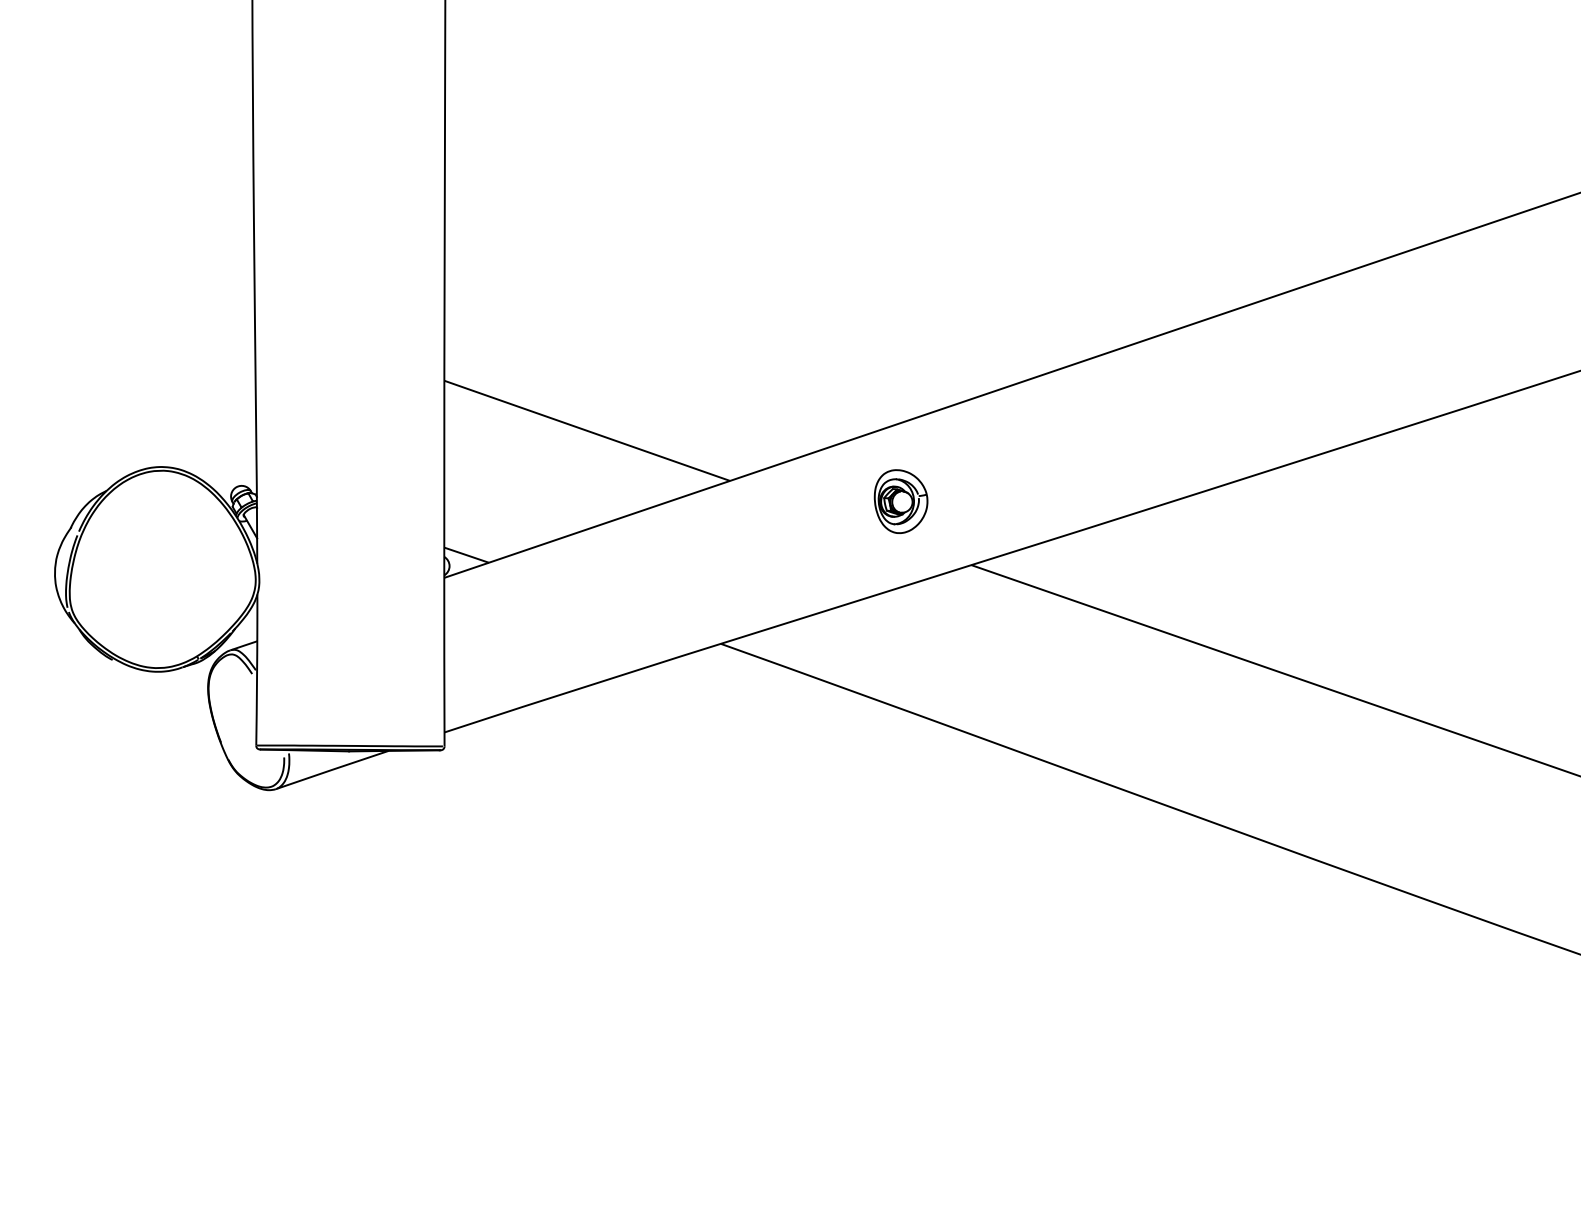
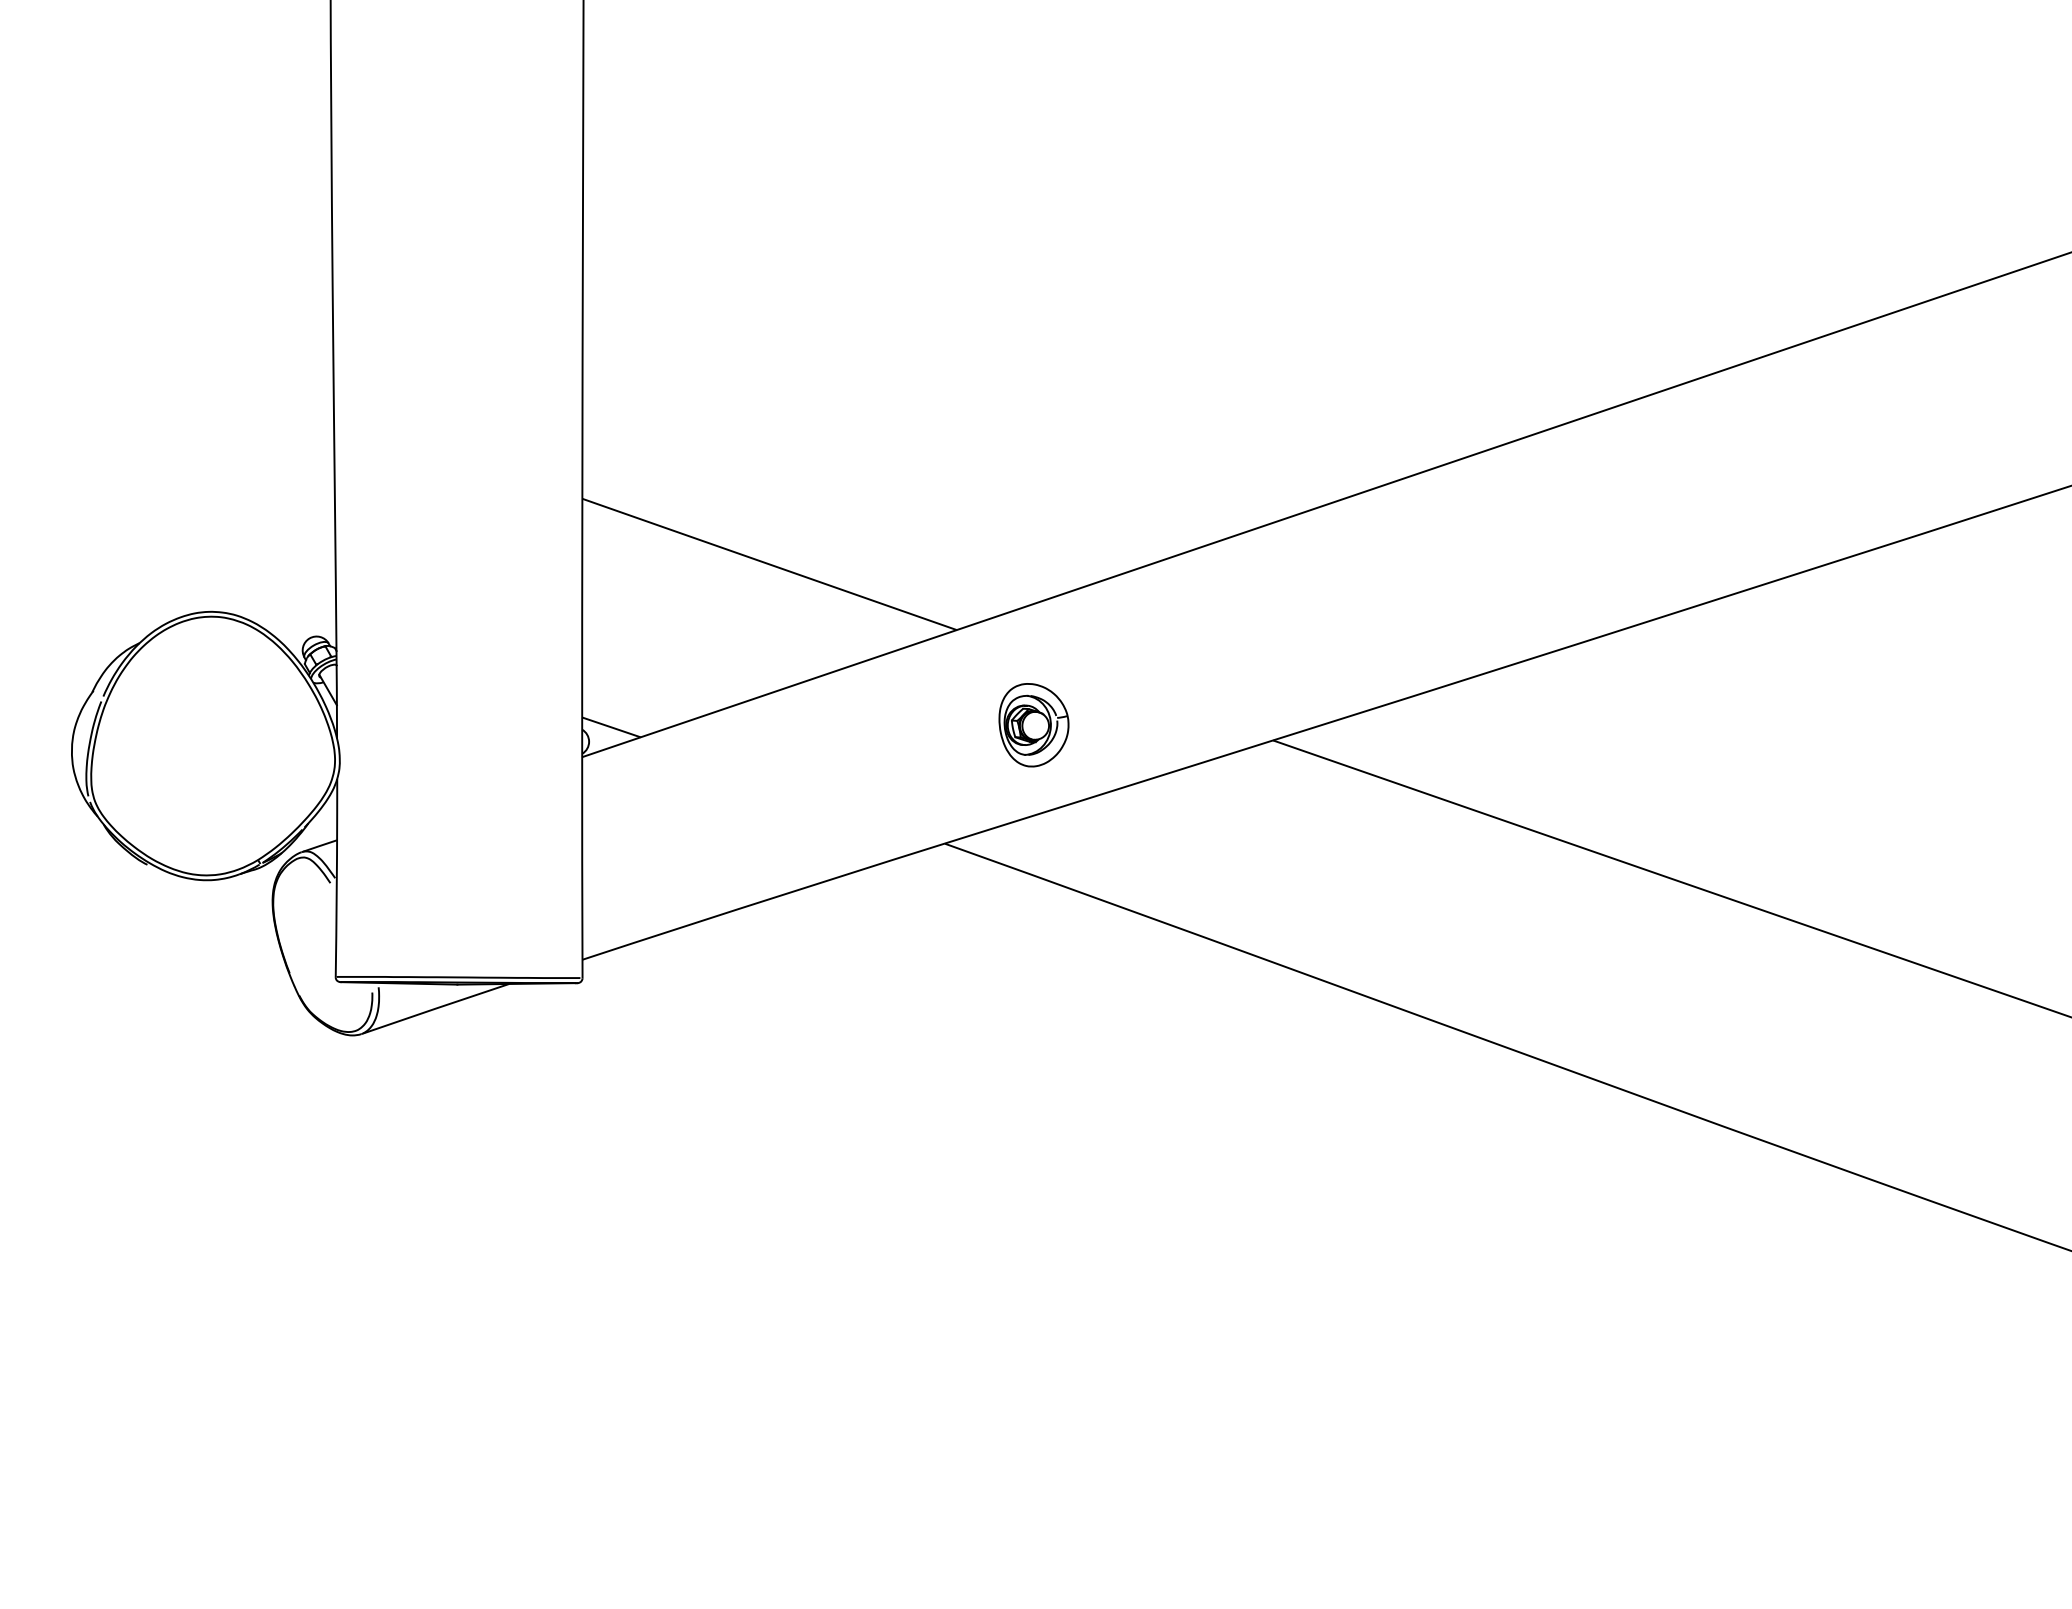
part: (900, 501) -> (1033, 725), moved

